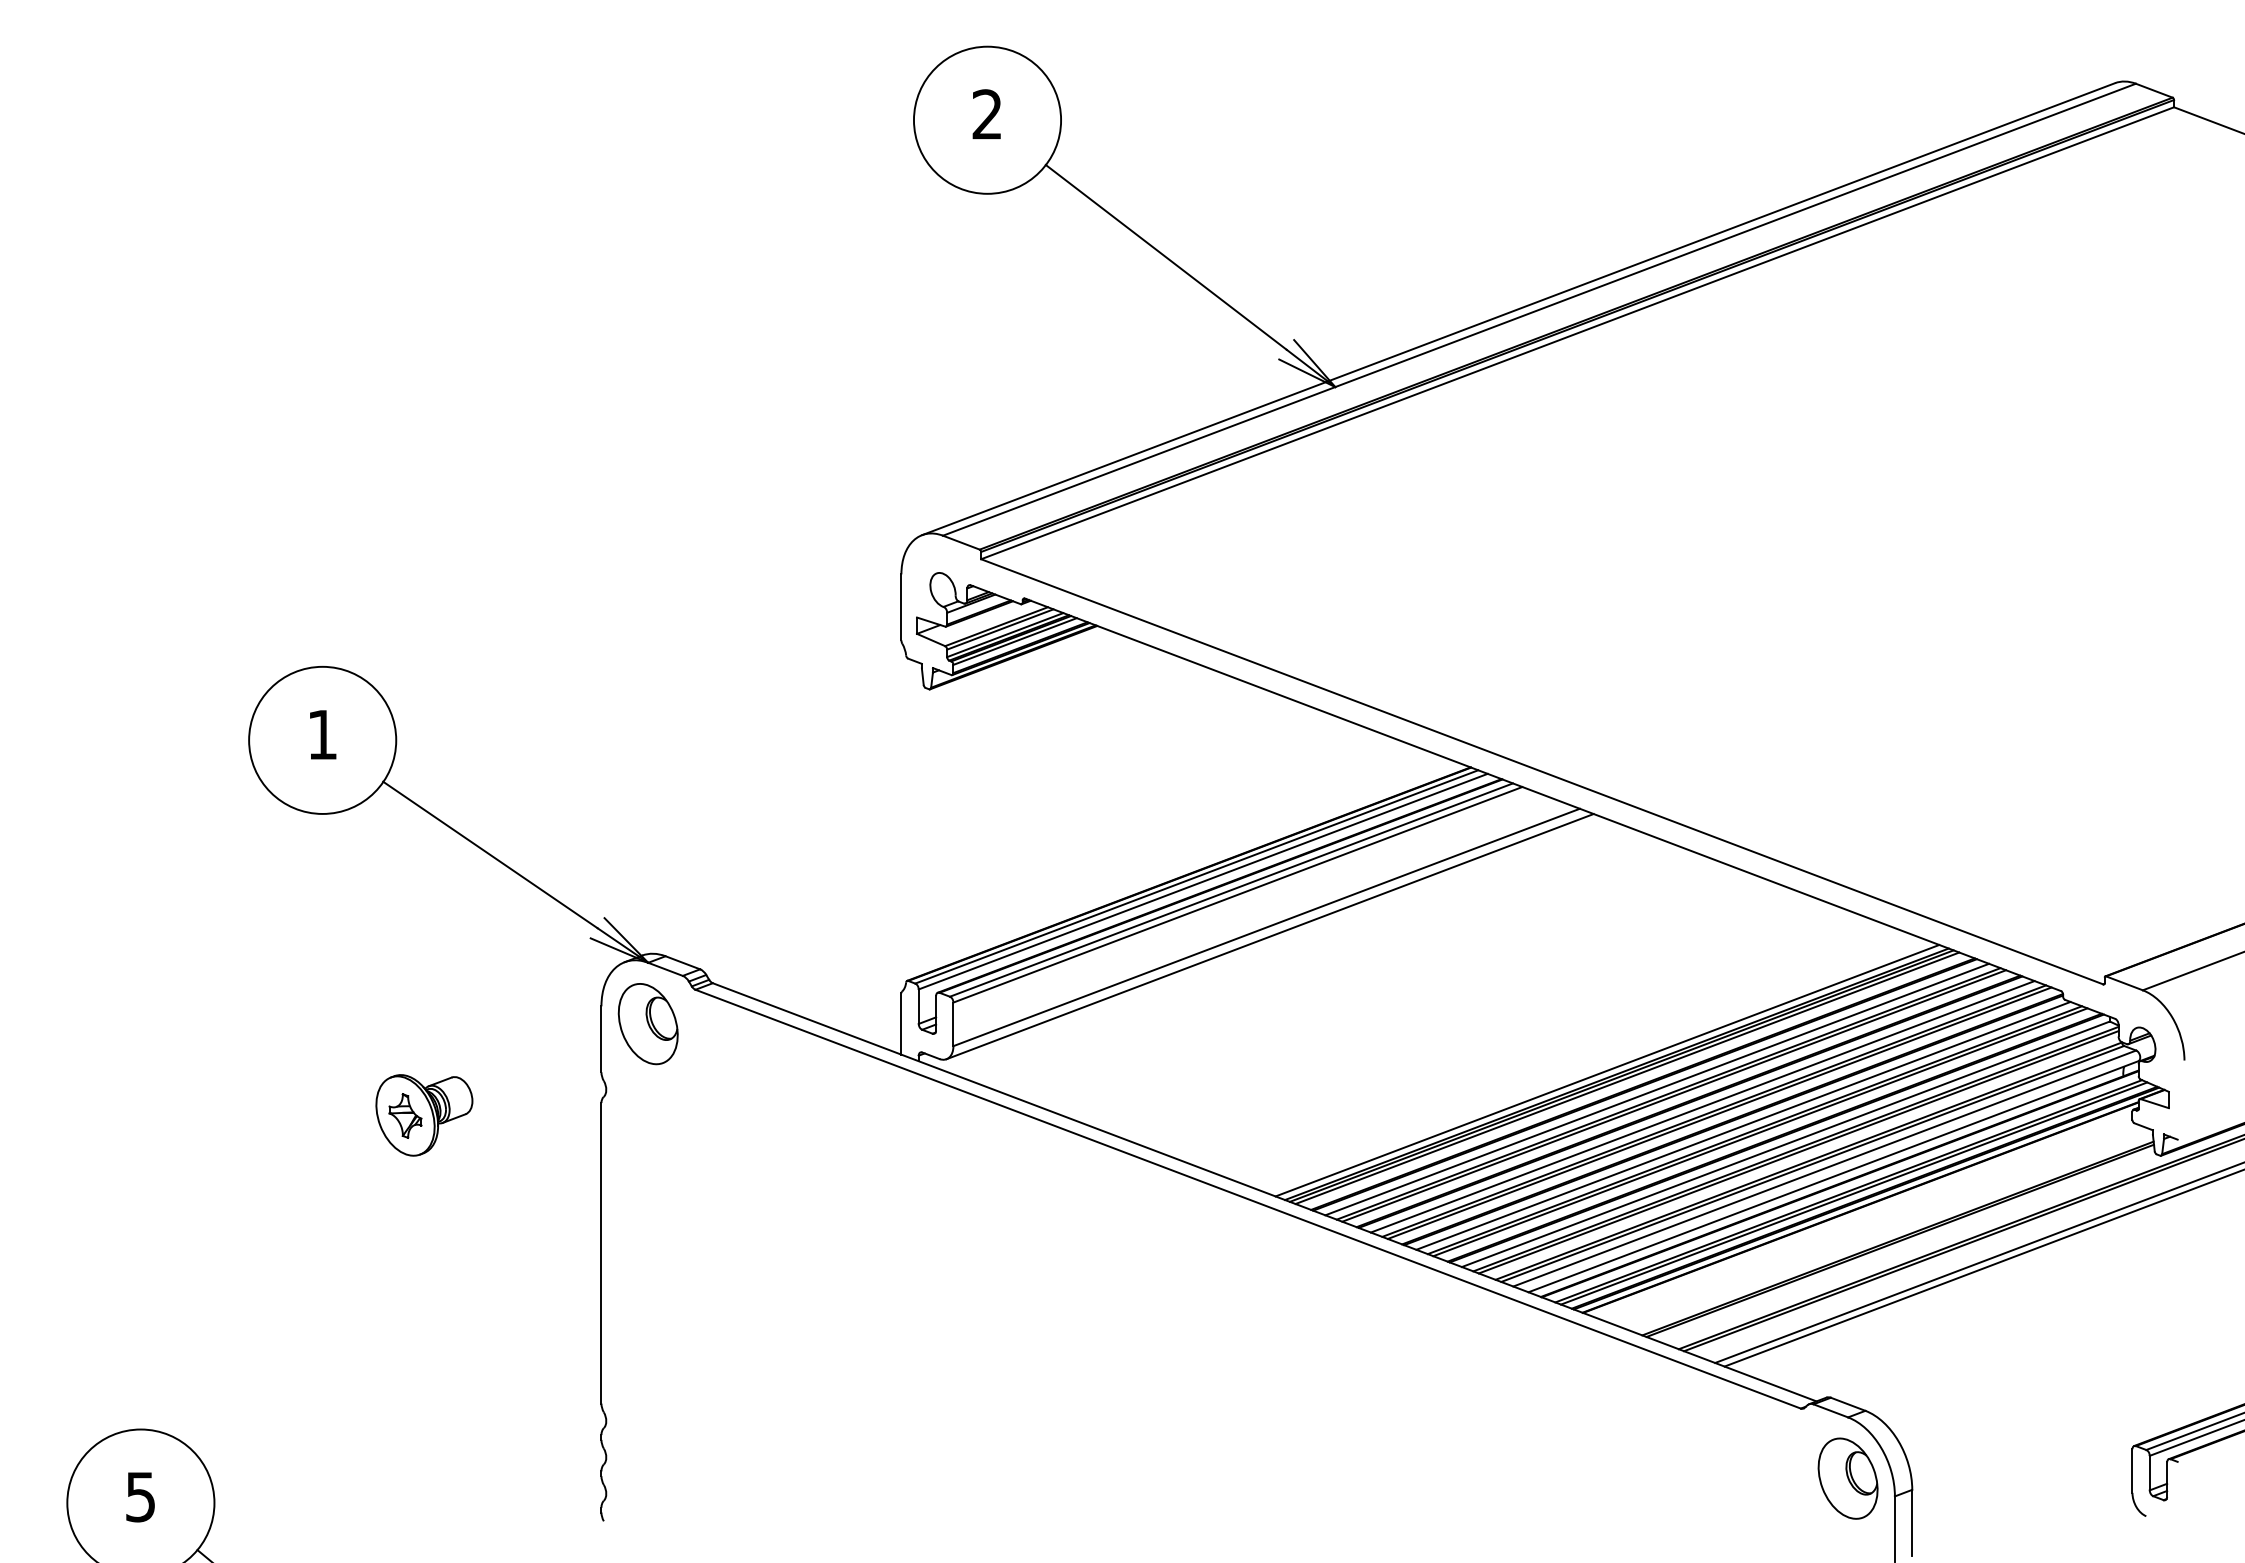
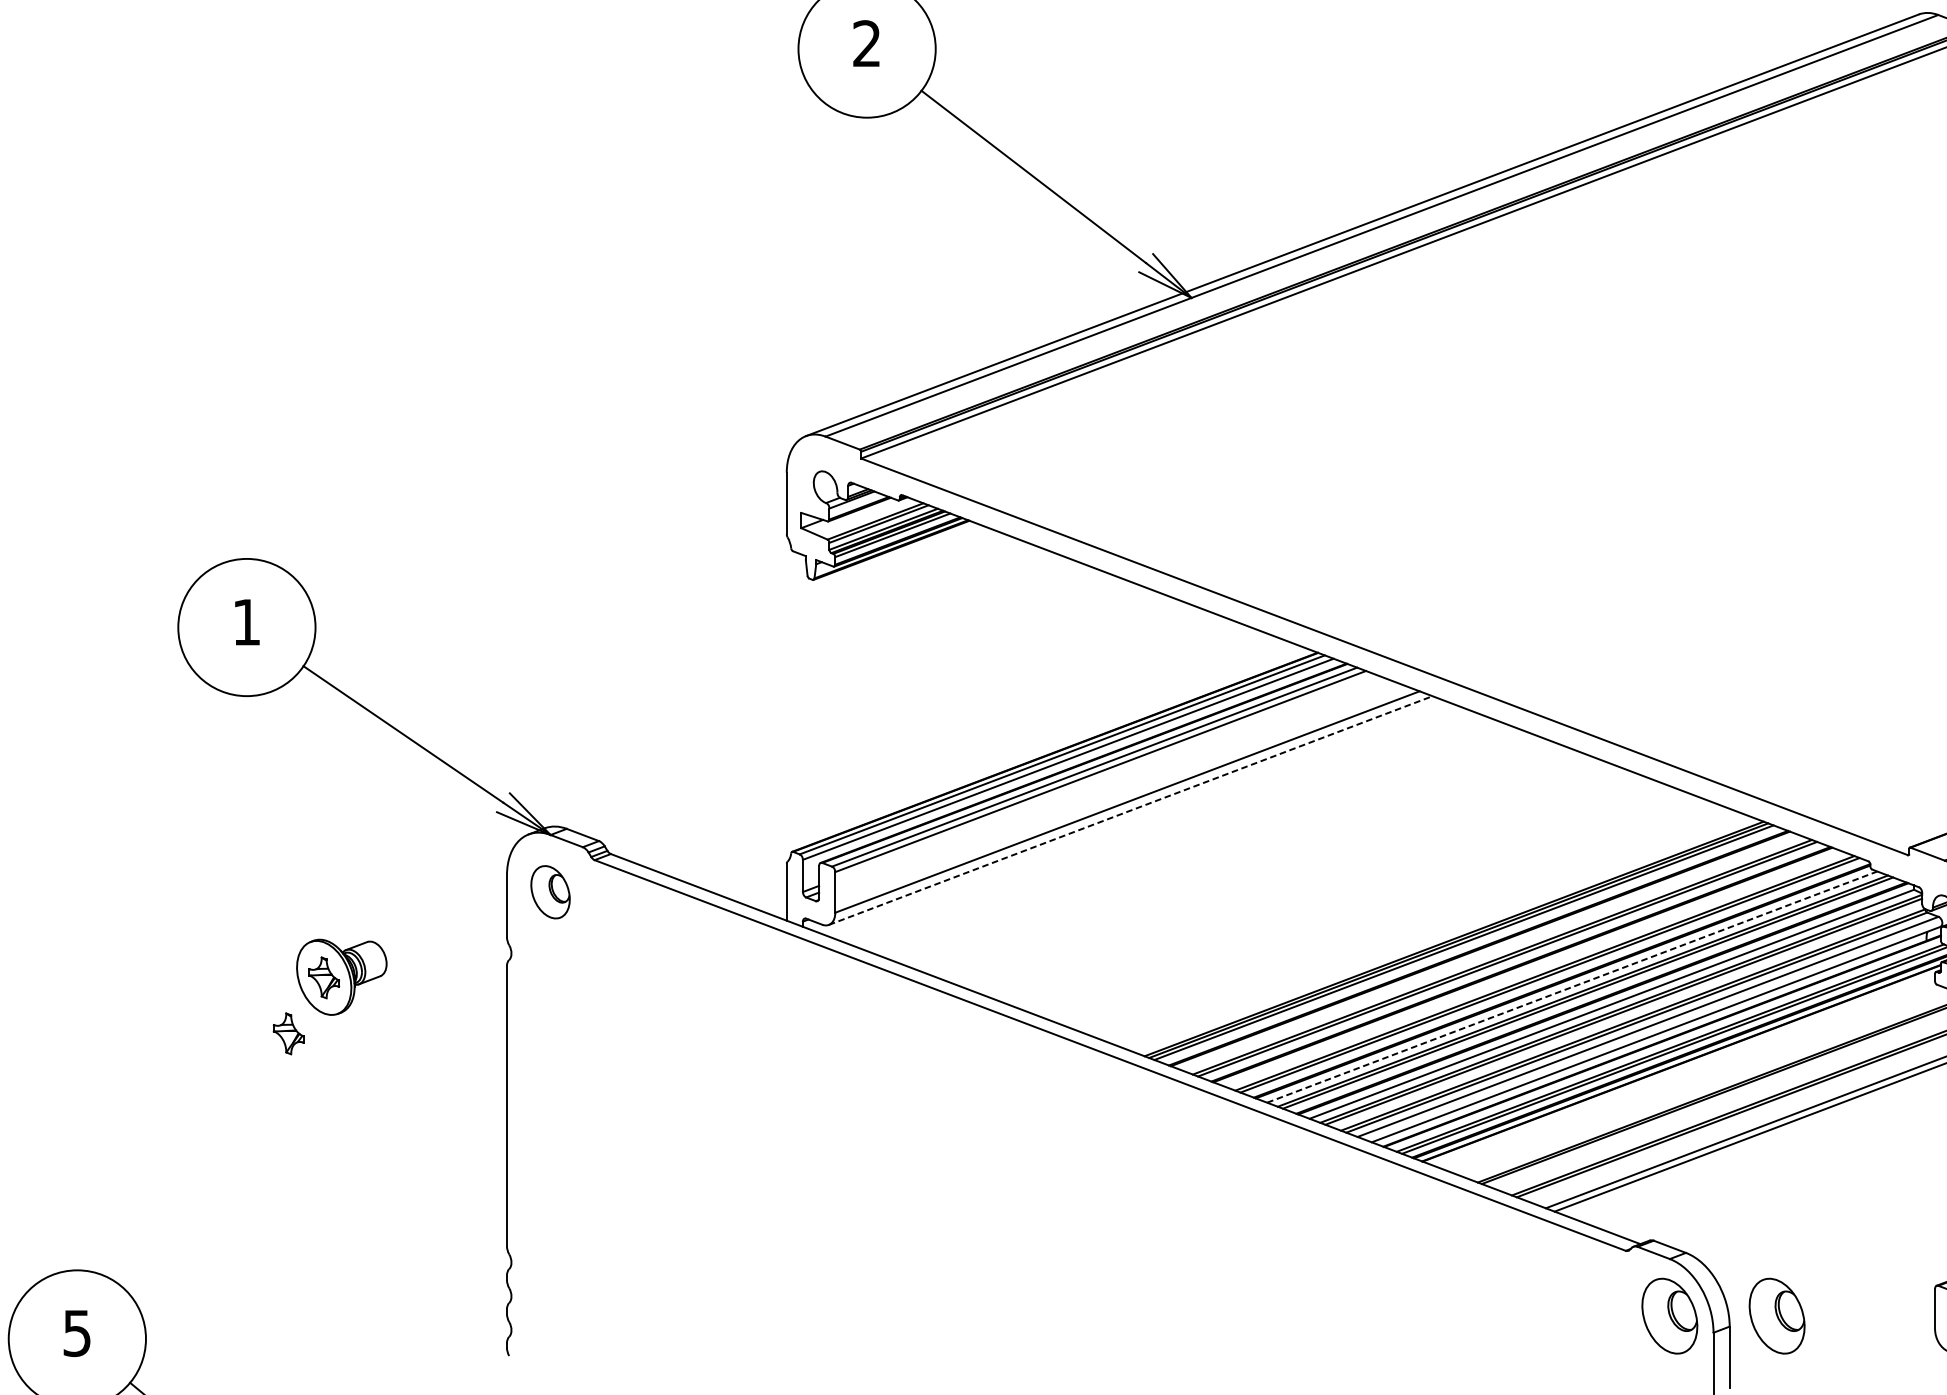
line: (1270, 936) -> (1131, 810), solid -> dashed
part: (647, 1024) -> (549, 892), size x0.7
line: (1607, 1070) -> (1445, 935), removed
line: (1657, 1089) -> (1492, 953), removed
line: (1702, 1106) -> (1534, 969), removed
line: (1743, 1125) -> (1572, 986), solid -> dashed
part: (367, 1175) -> (288, 1033), added
part: (1962, 1478) -> (1776, 1316), added

